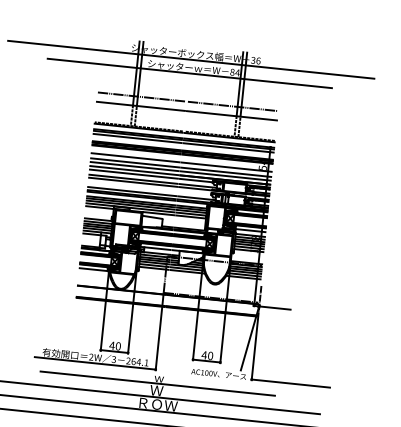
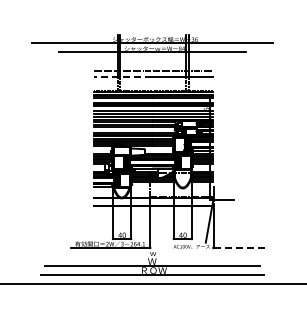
line: (140, 106) -> (122, 77), solid -> dashed
line: (157, 382) -> (152, 256), removed
line: (291, 382) -> (239, 247), solid -> dashed

